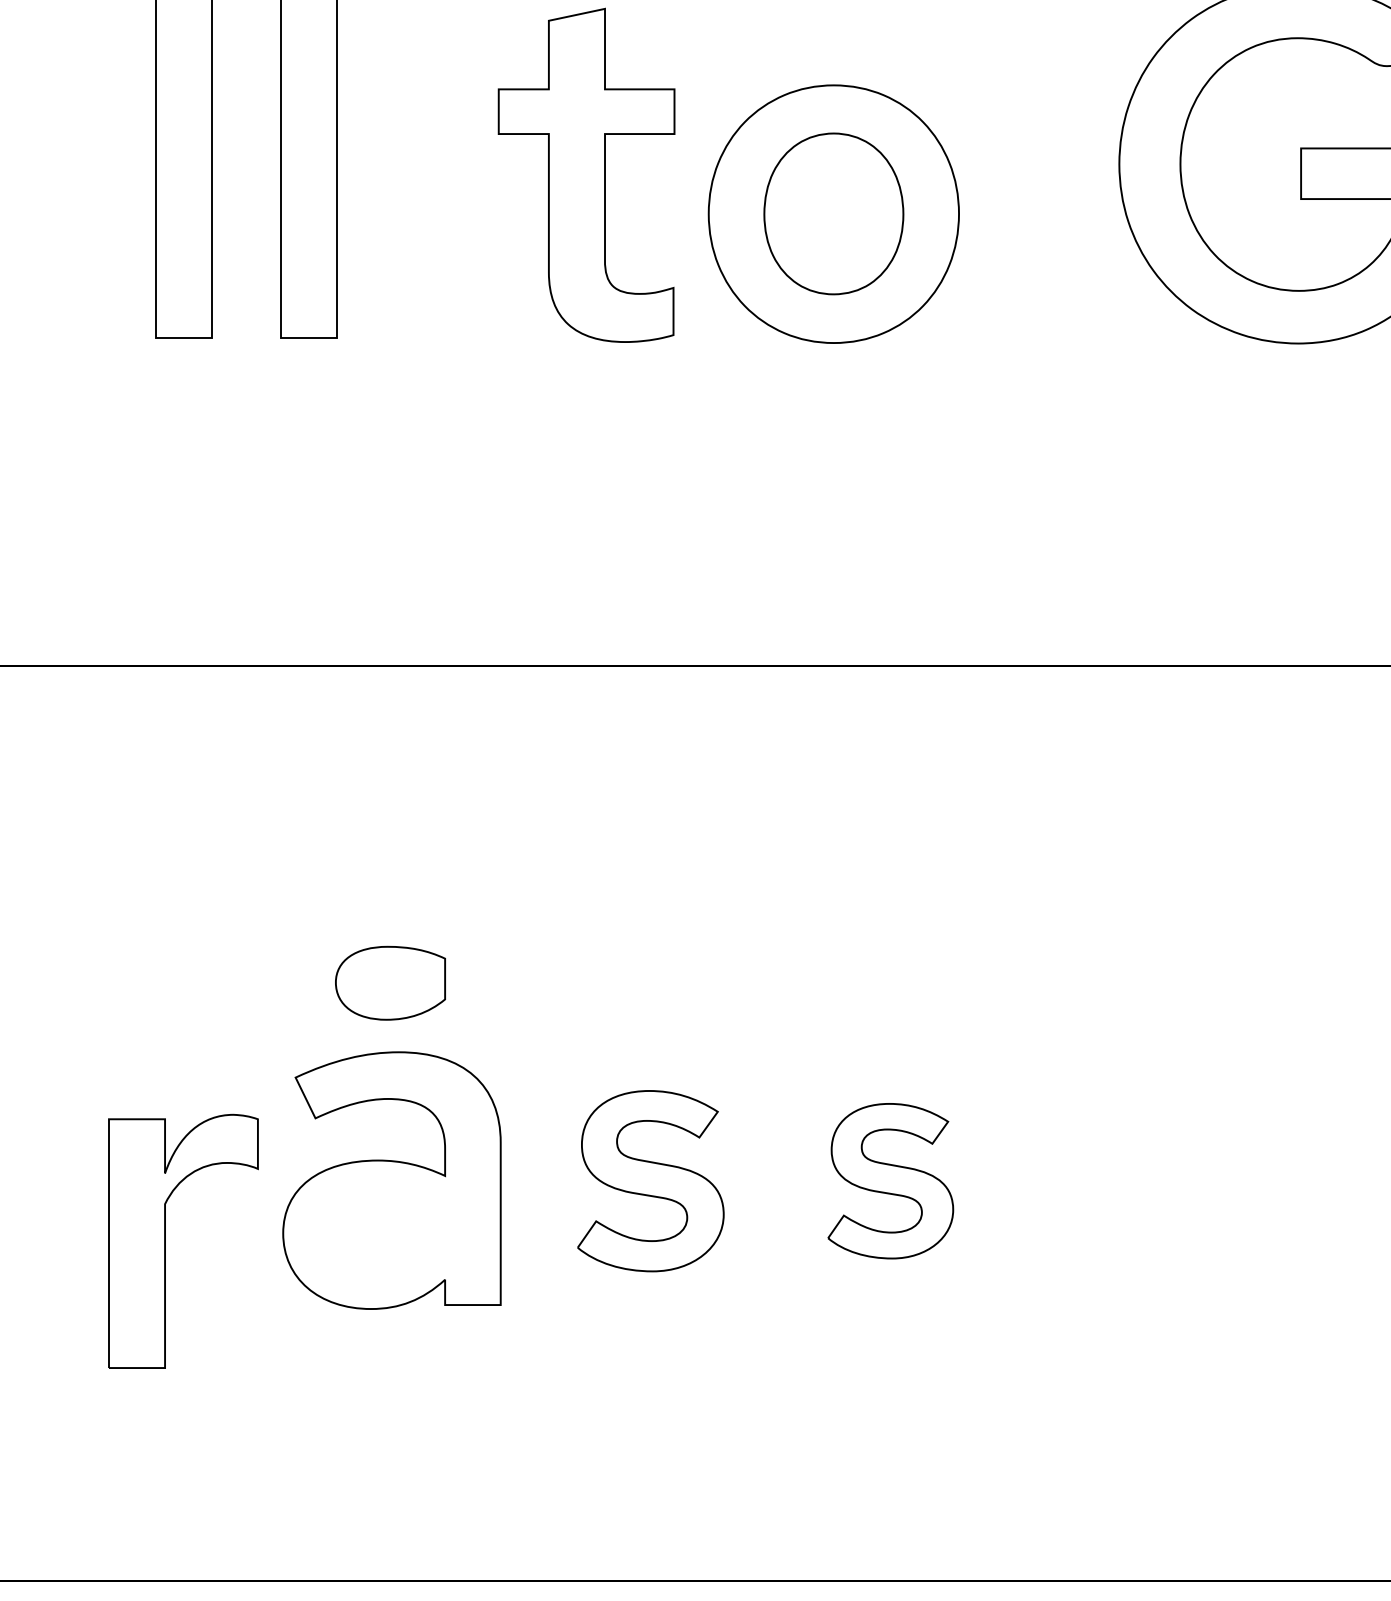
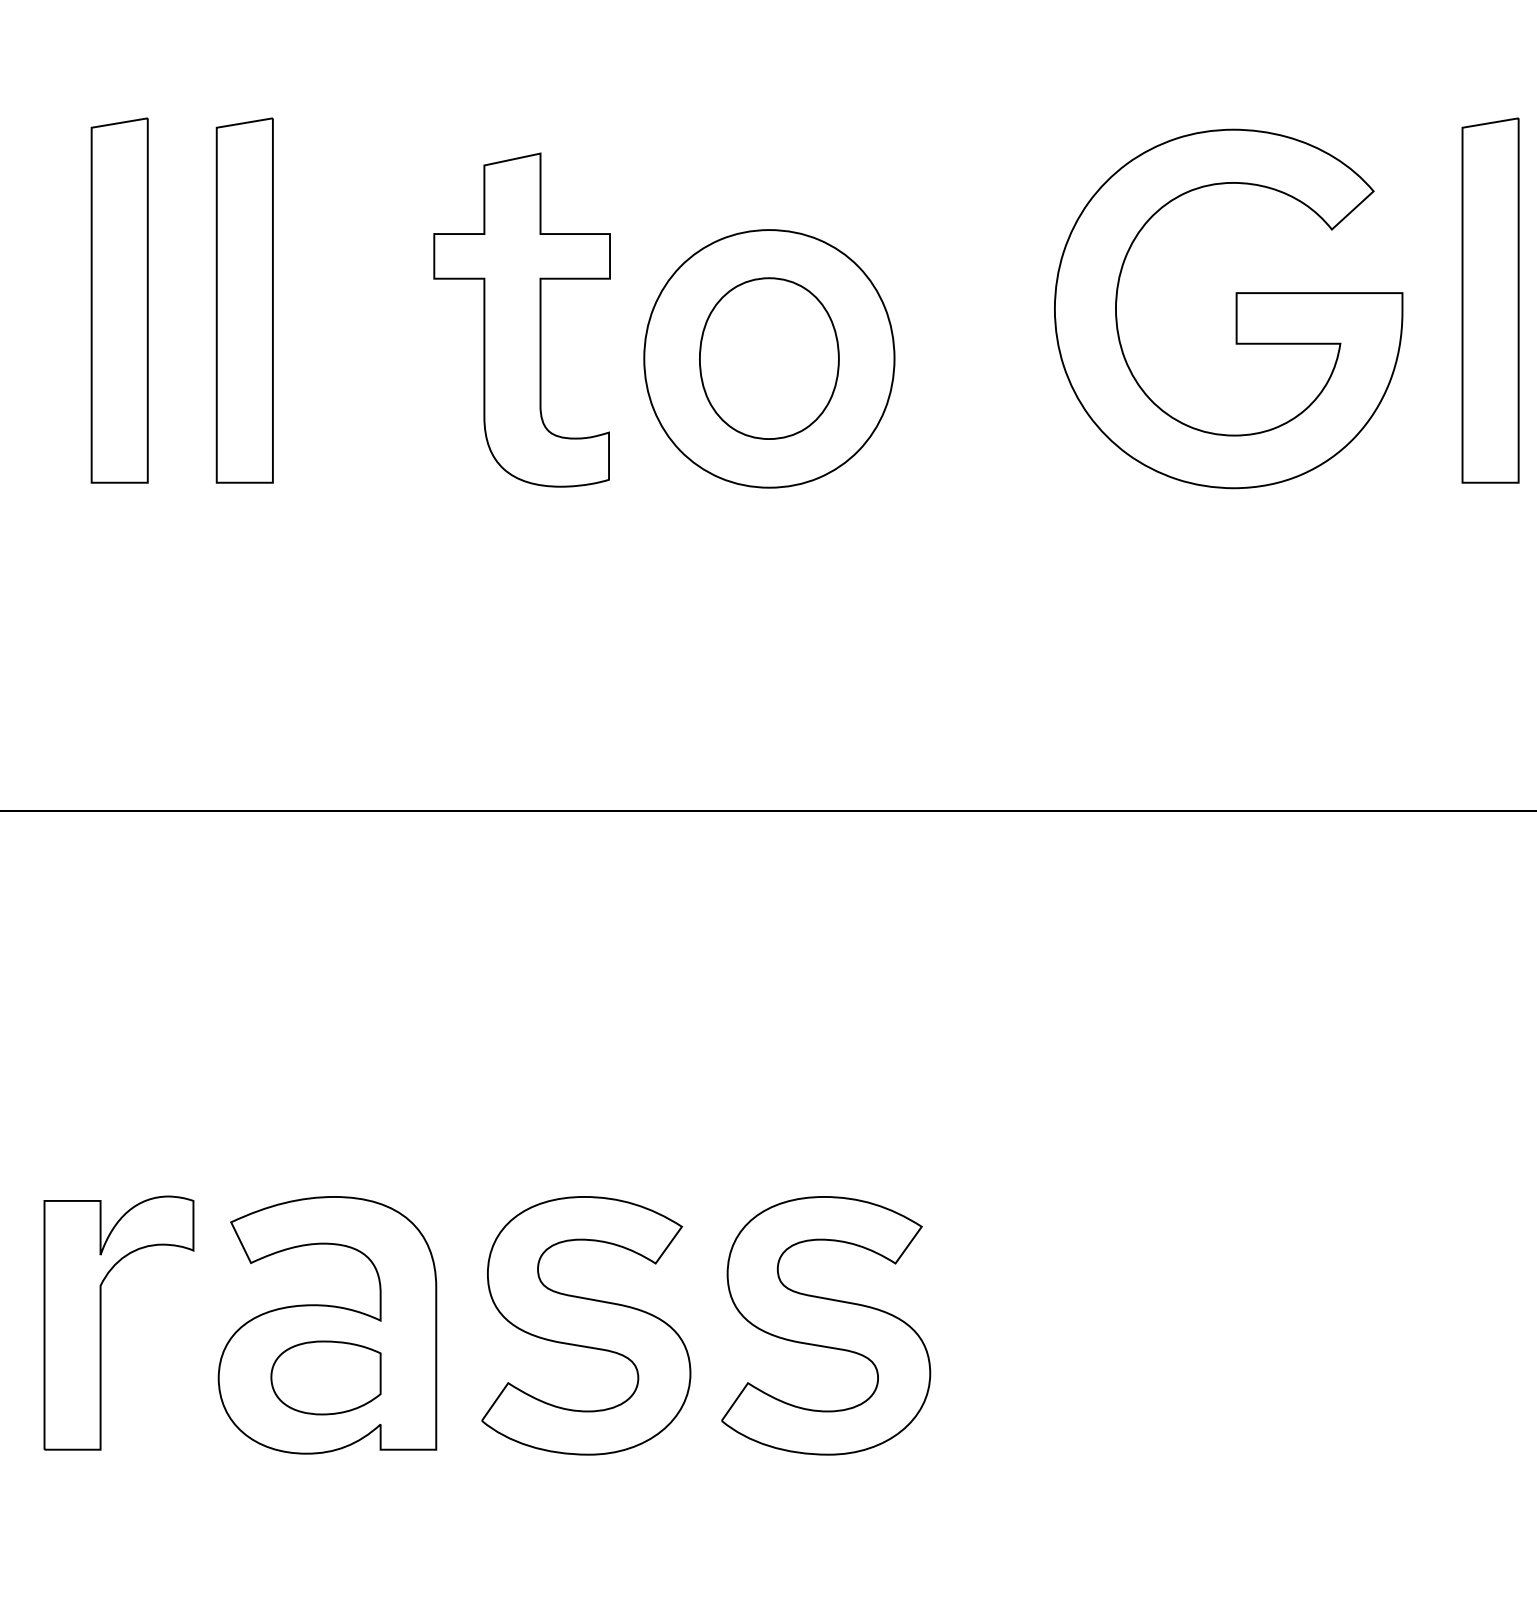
part: (389, 982) -> (325, 1377), moved
part: (650, 1180) -> (586, 1325), size x1.43
part: (890, 1180) -> (826, 1325), size x1.67
part: (165, 1240) -> (101, 1322), moved

